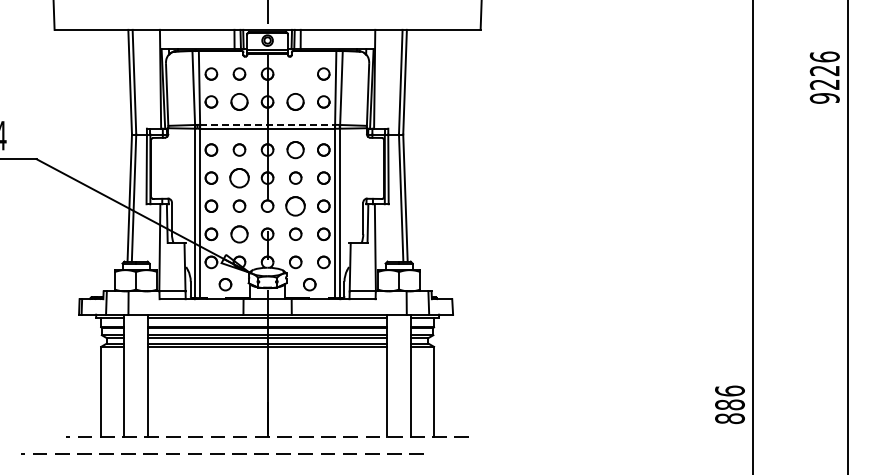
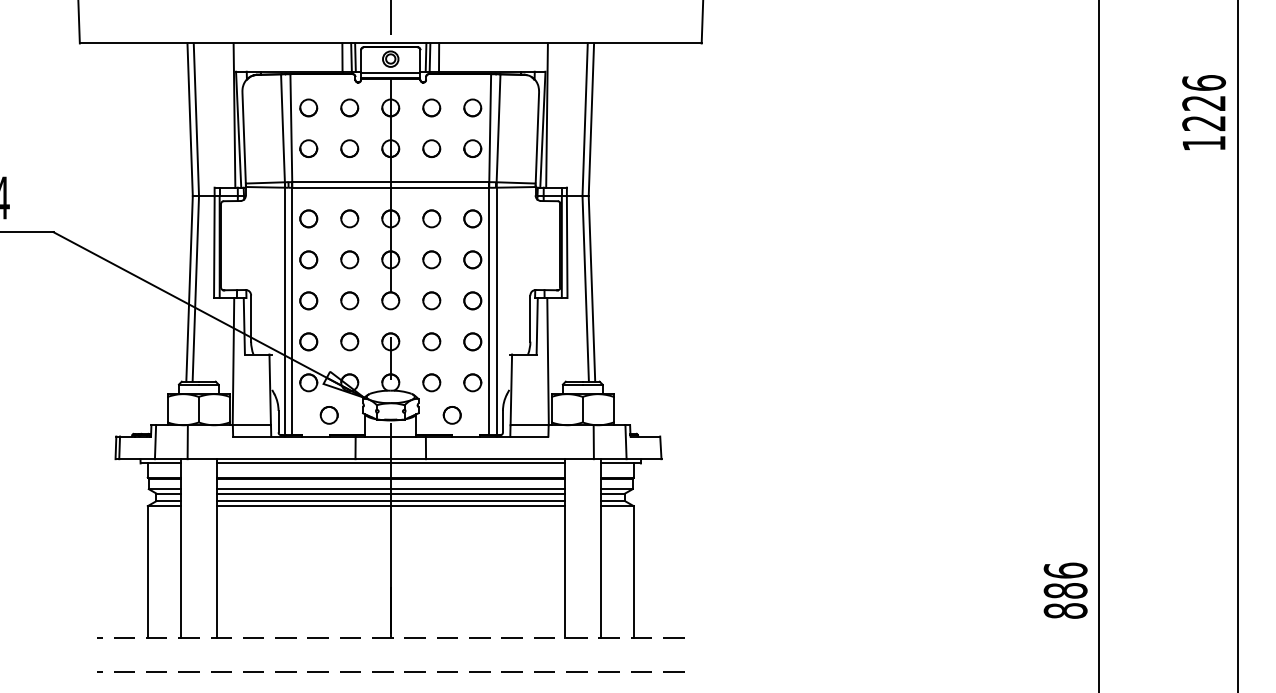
circle: (295, 73) -> (431, 107), added
text: (824, 98) -> (1203, 143), 9226 -> 1226
part: (239, 101) -> (349, 147), size x0.71
circle: (295, 101) -> (431, 147), size x0.71
line: (268, 124) -> (392, 181), dashed -> solid
circle: (295, 149) -> (431, 218), size x0.71
part: (239, 177) -> (349, 258), size x0.62
circle: (295, 205) -> (431, 299), size x0.62
part: (239, 233) -> (349, 340), size x0.71
line: (222, 453) -> (390, 671), moved

